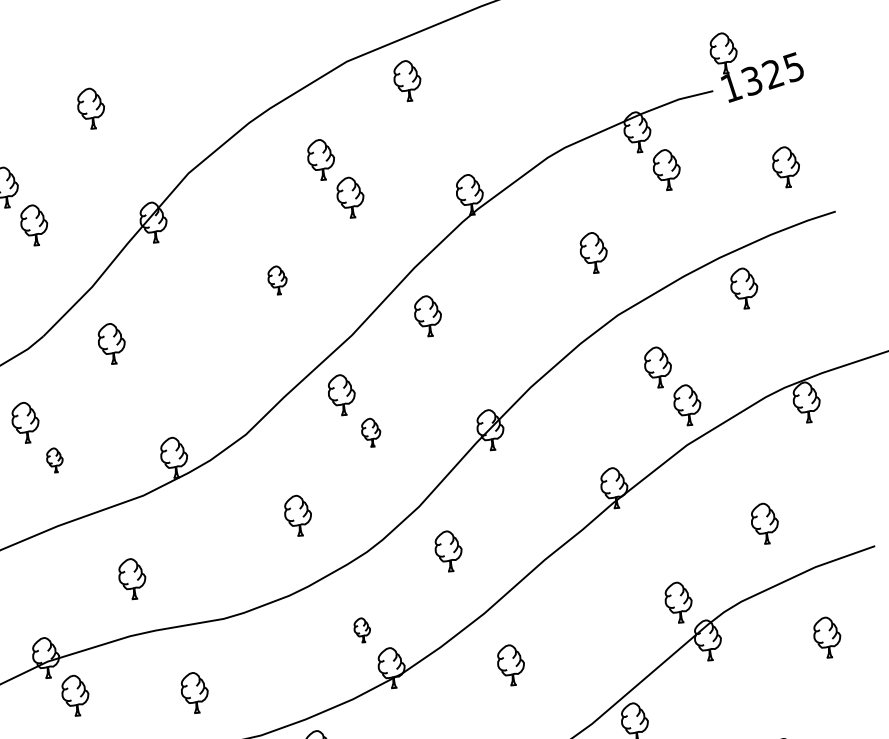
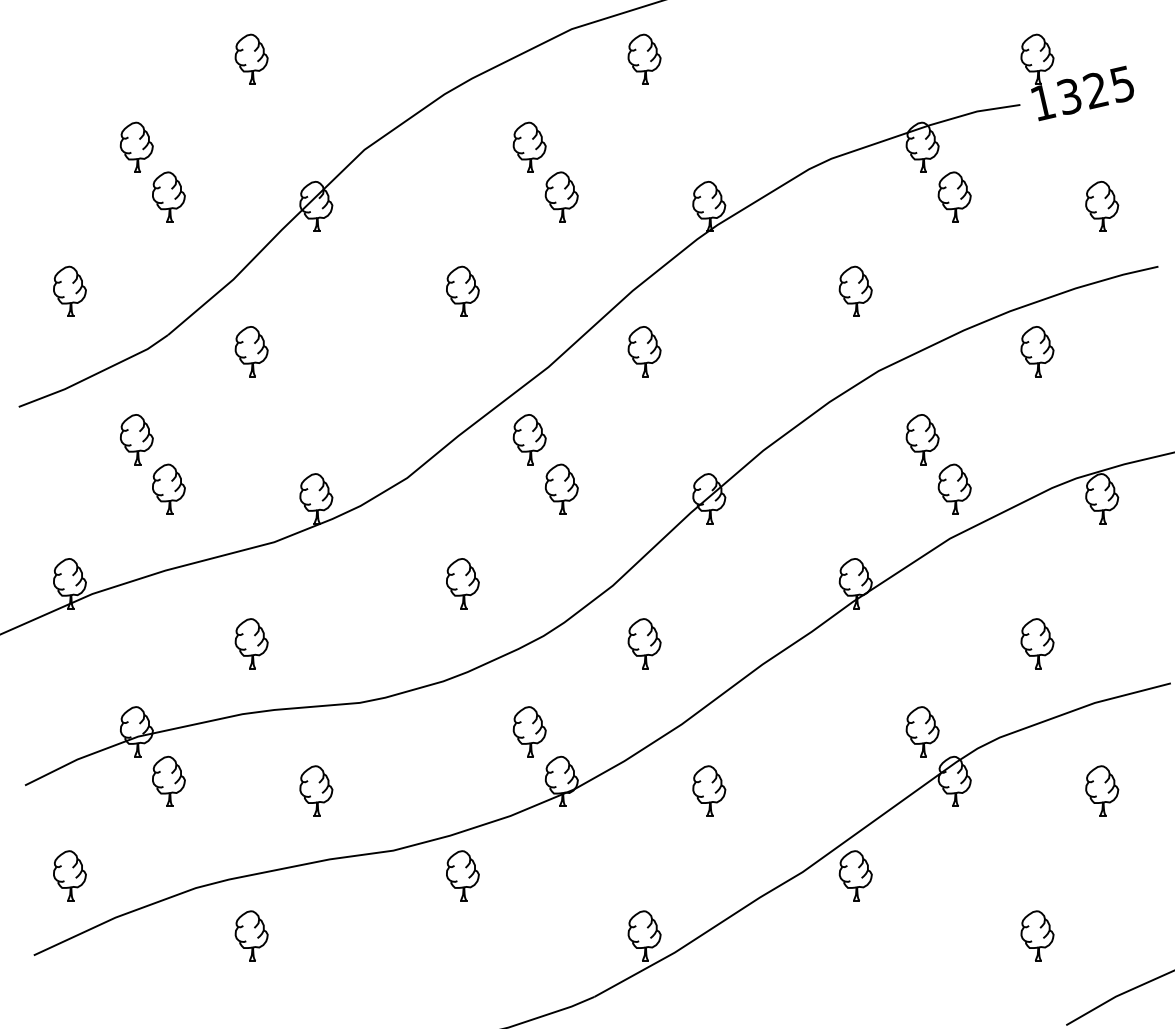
part: (277, 279) -> (462, 290), size x1.43
part: (370, 432) -> (561, 488), size x1.43
part: (54, 459) -> (168, 488), size x1.67
part: (362, 629) -> (529, 731), size x1.67

